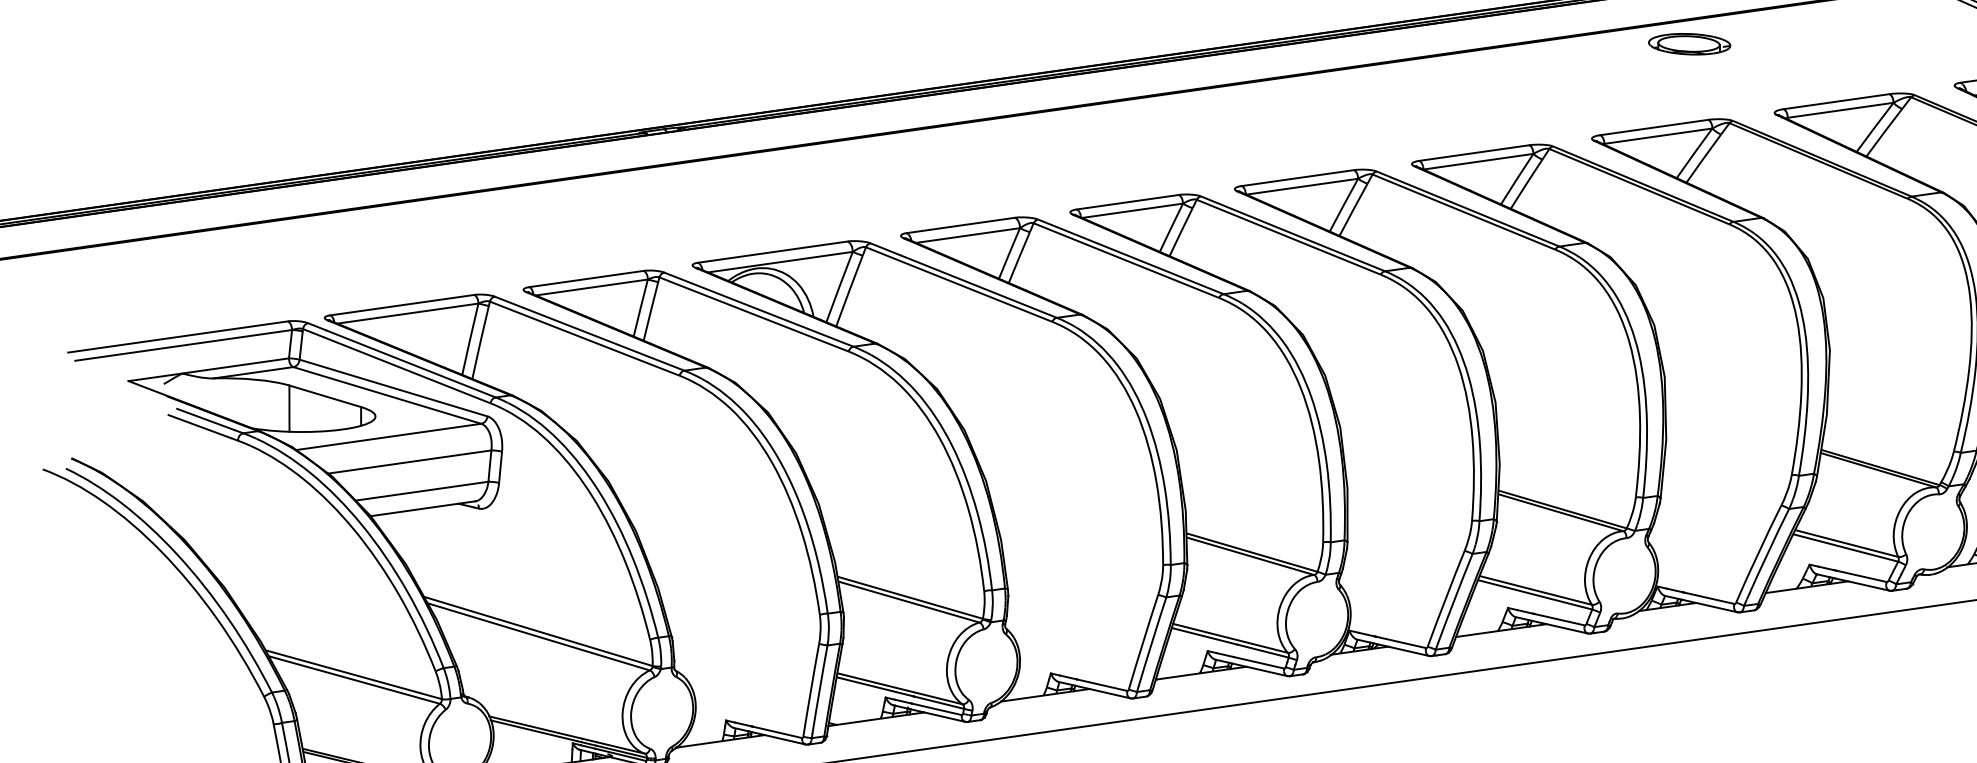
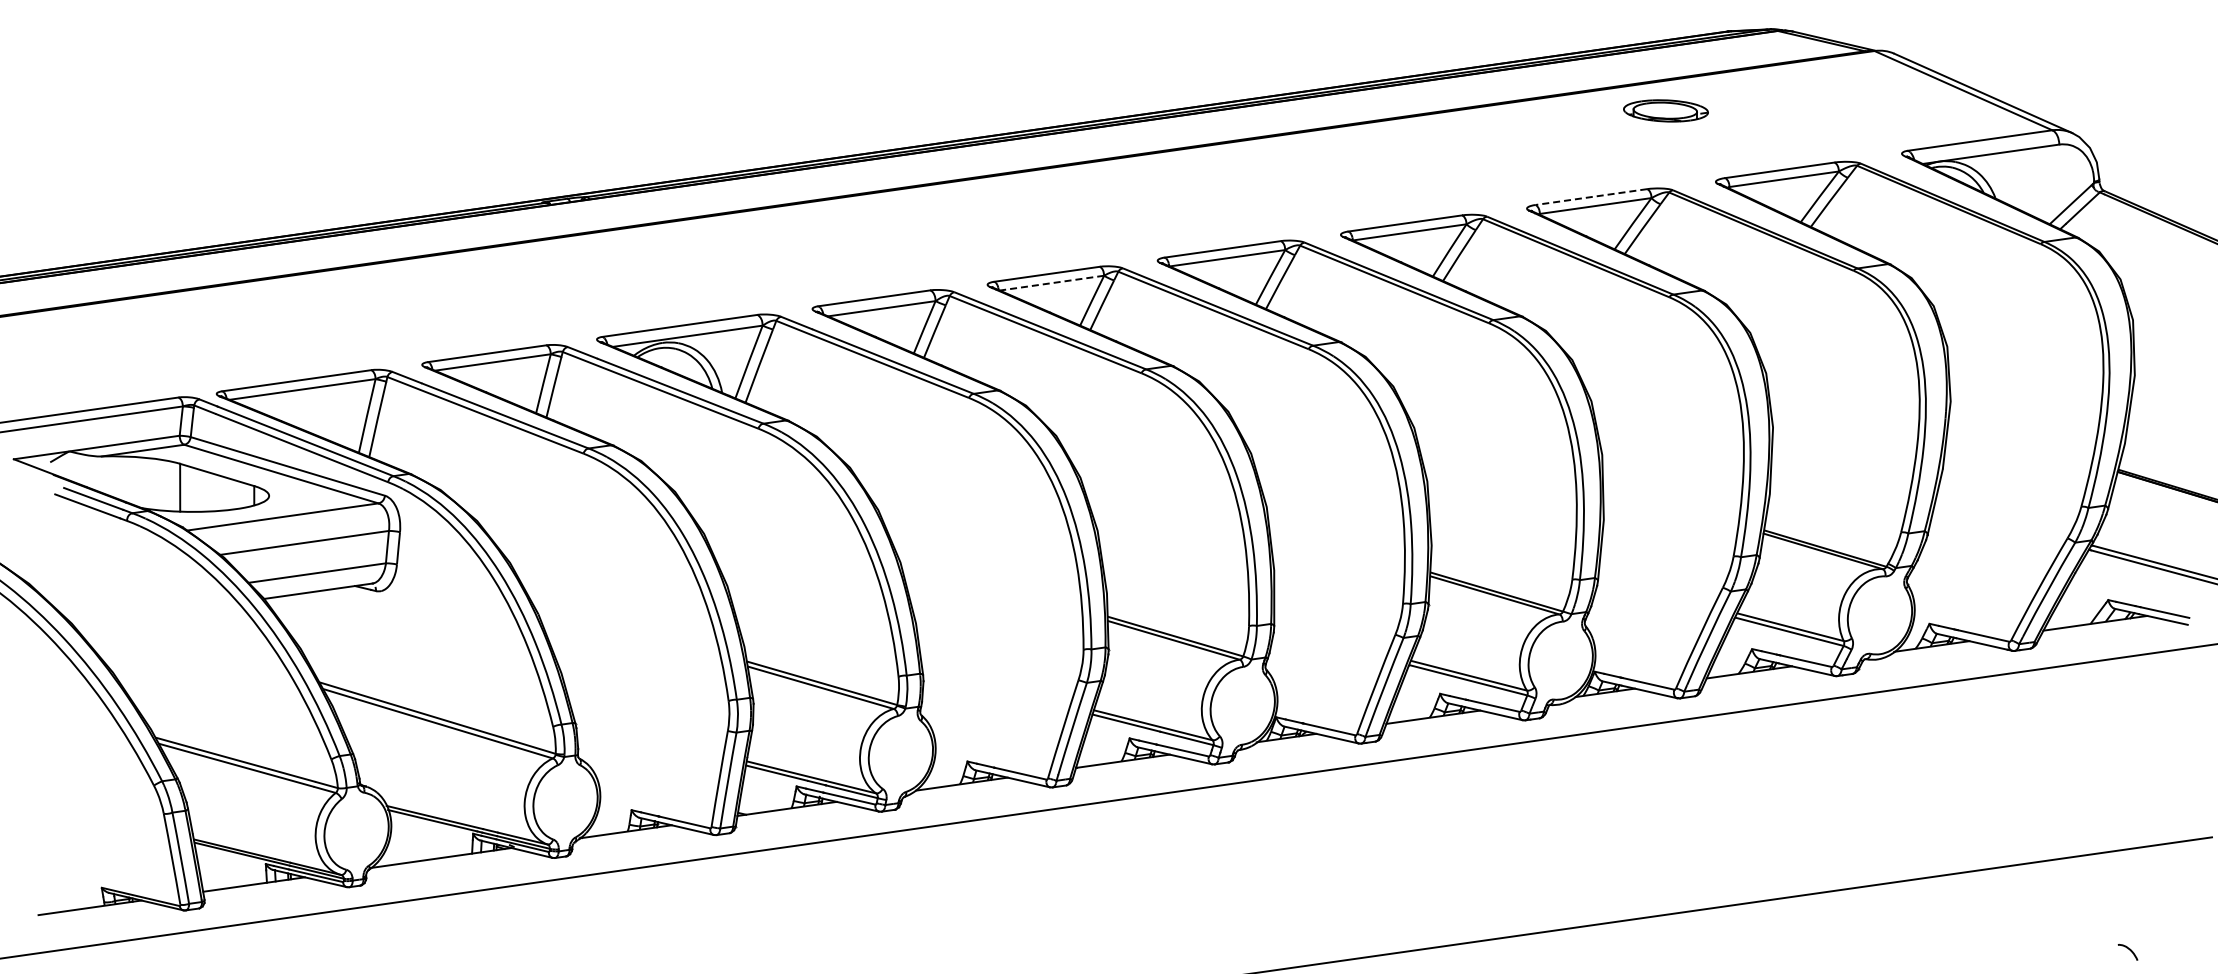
part: (1689, 43) -> (1665, 110), moved
line: (1653, 127) -> (1590, 197), solid -> dashed
line: (1132, 211) -> (1051, 283), solid -> dashed

